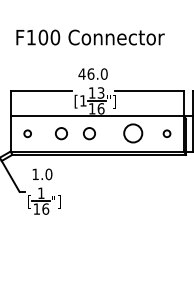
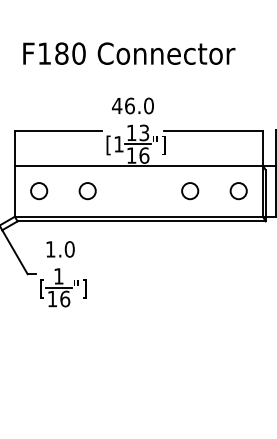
text: (43, 37) -> (61, 53), F100 -> F180
circle: (27, 133) -> (39, 190), size x1.67
circle: (89, 133) -> (127, 190), removed
circle: (132, 133) -> (189, 190), size x0.62
circle: (166, 133) -> (237, 190), size x1.67

